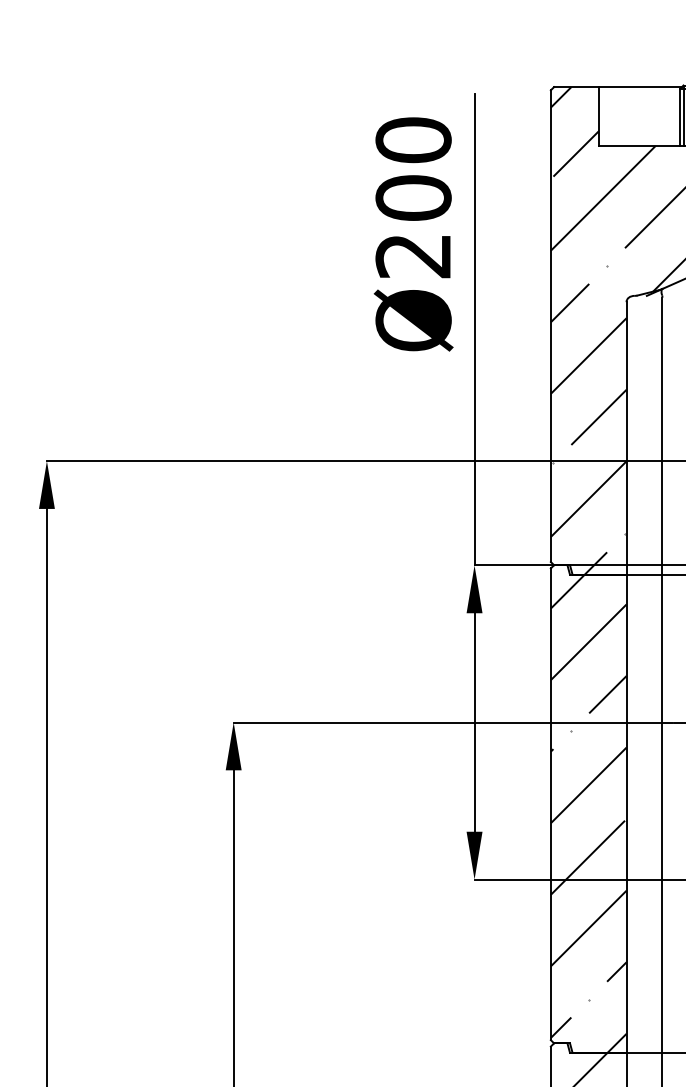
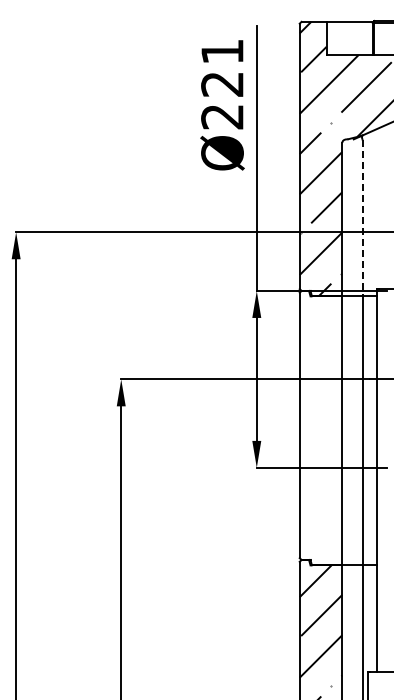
text: (413, 169) -> (222, 68), Ø200 -> Ø221
line: (662, 436) -> (362, 218), solid -> dashed
hatch: (587, 813) -> (320, 430), removed

